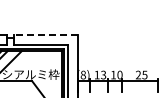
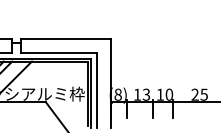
line: (45, 34) -> (65, 38), dashed -> solid

